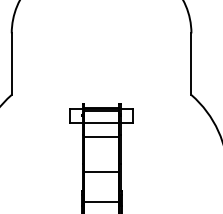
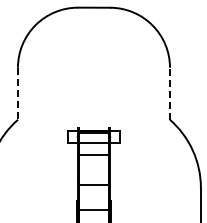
line: (192, 63) -> (170, 93), solid -> dashed
line: (11, 65) -> (17, 94), solid -> dashed

